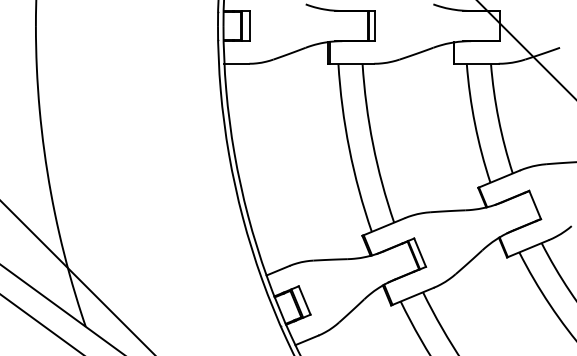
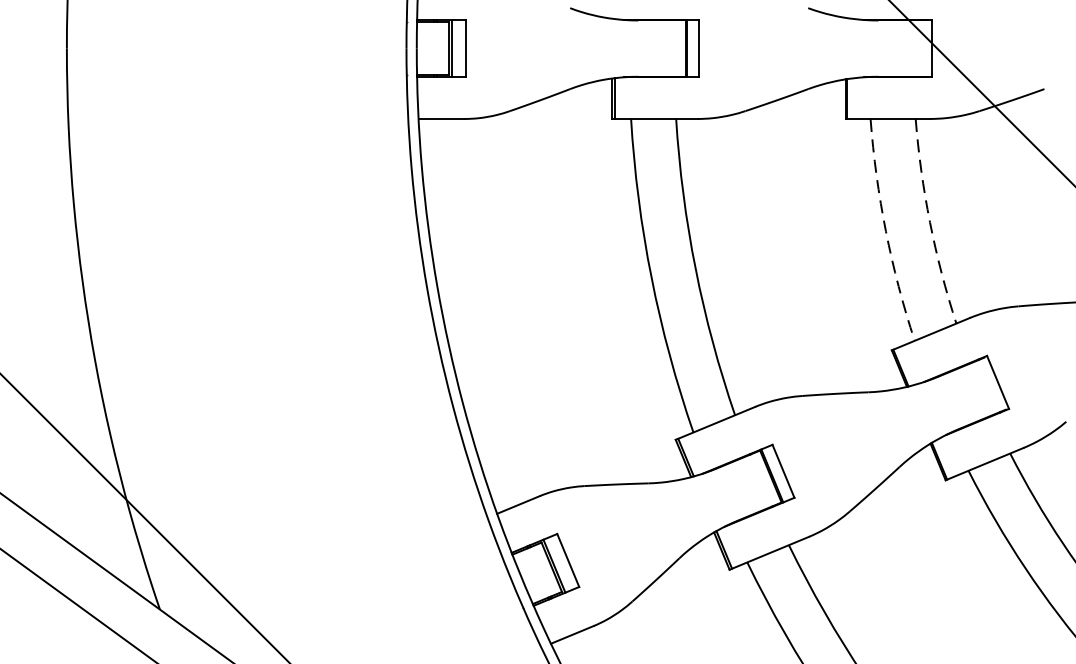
arc: (498, 119) -> (929, 222), solid -> dashed
arc: (475, 123) -> (886, 230), solid -> dashed

